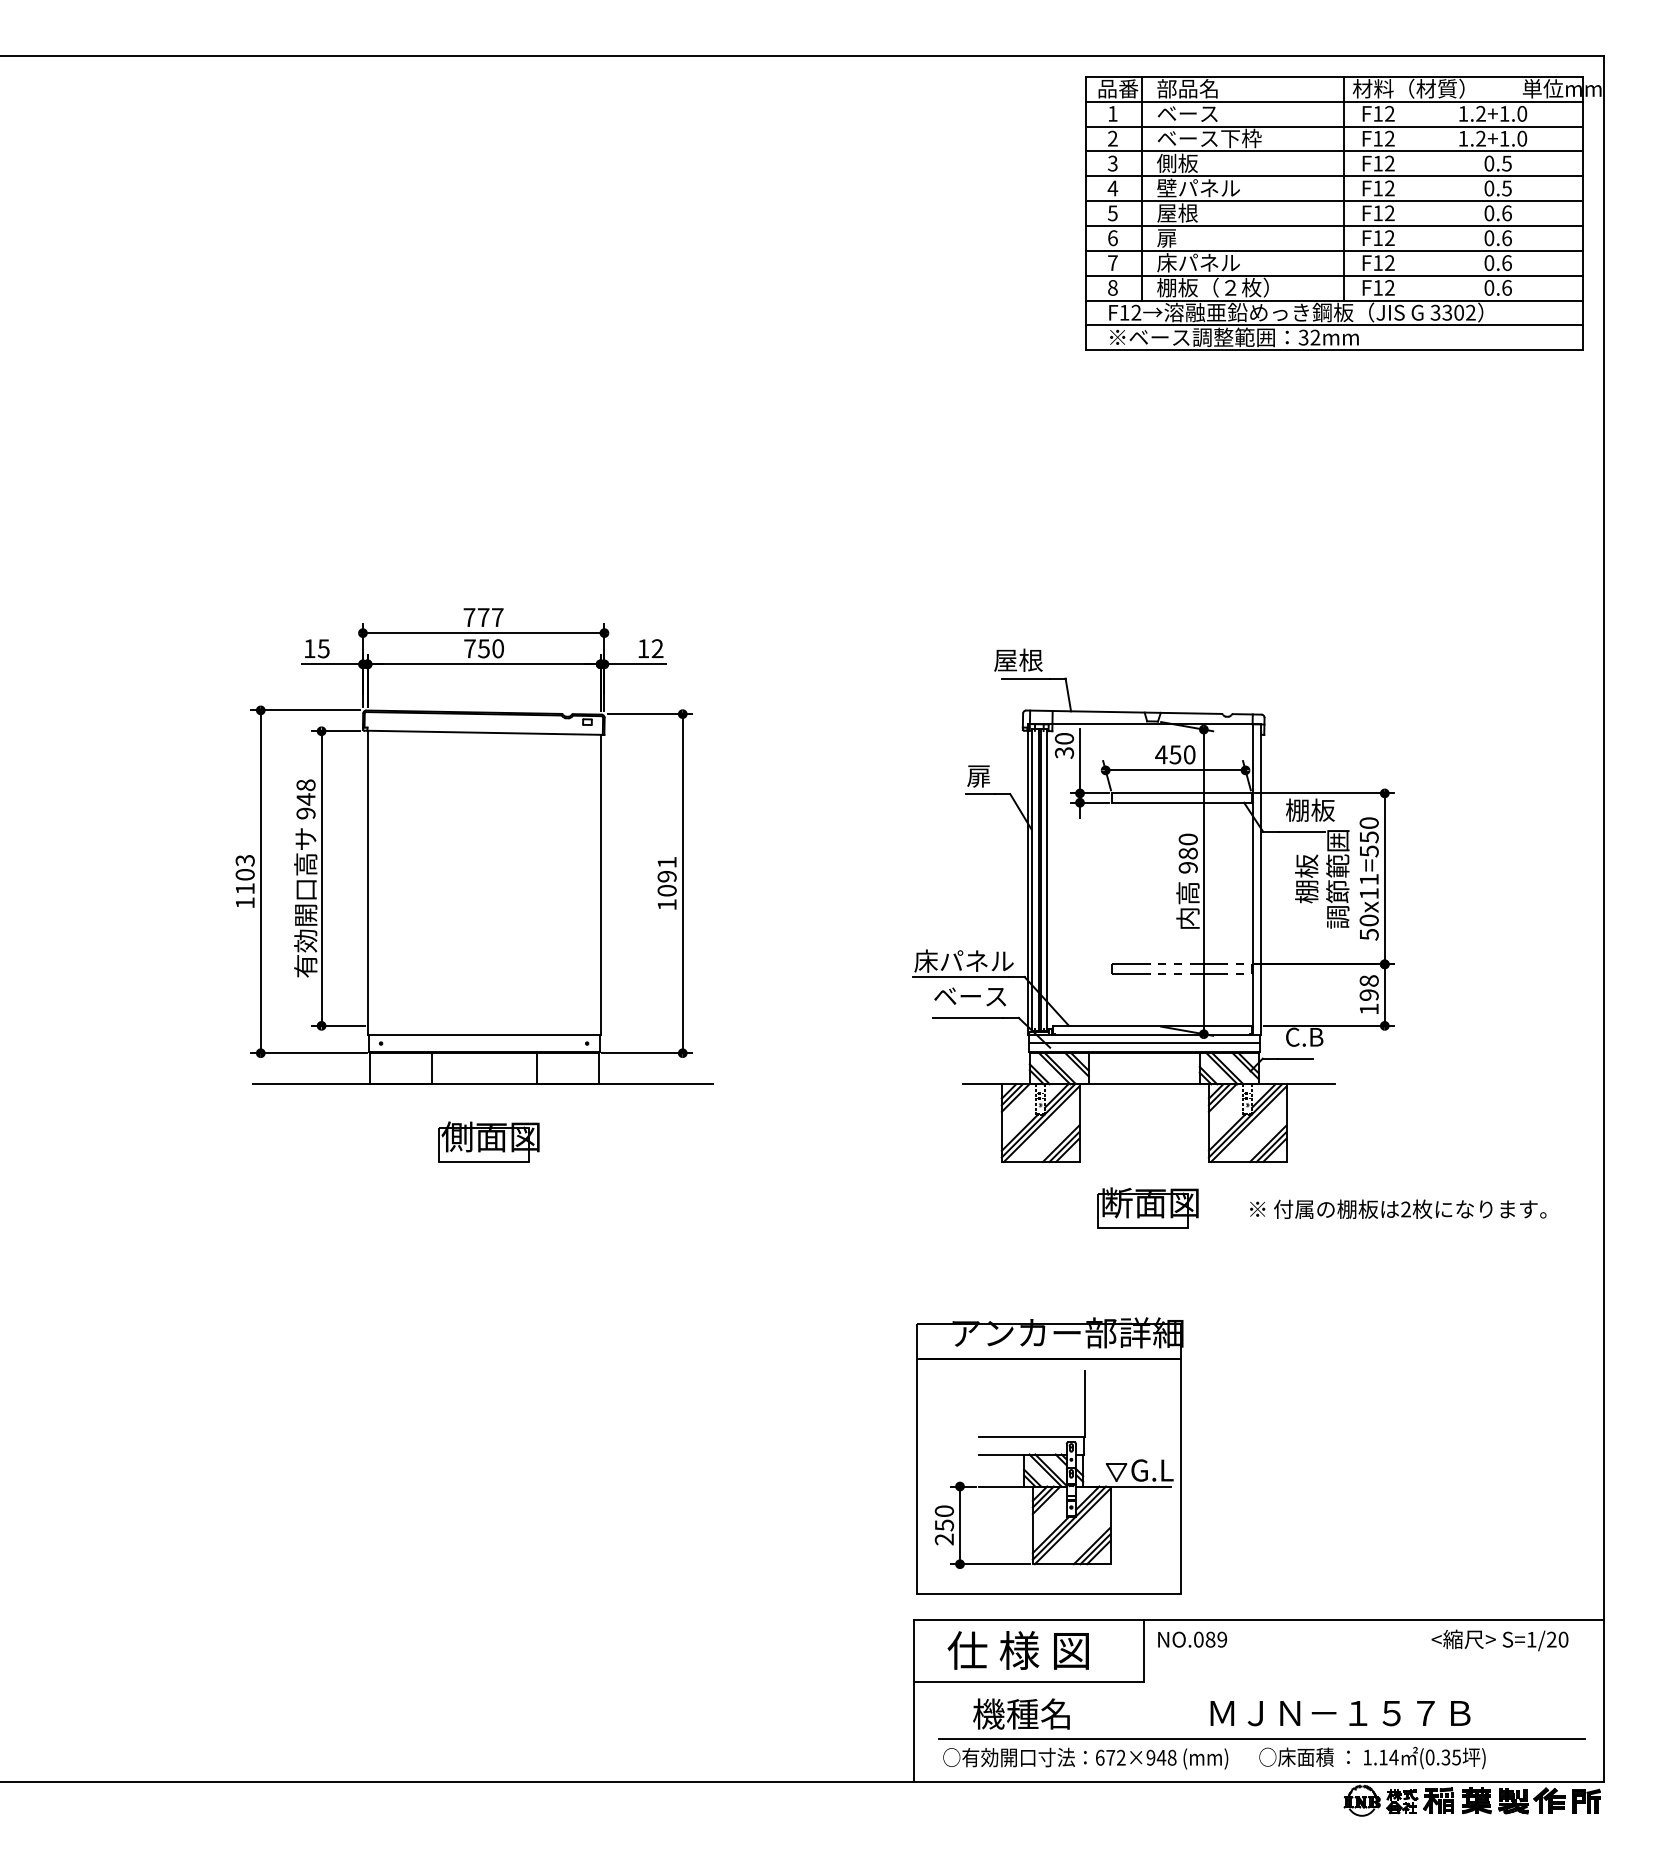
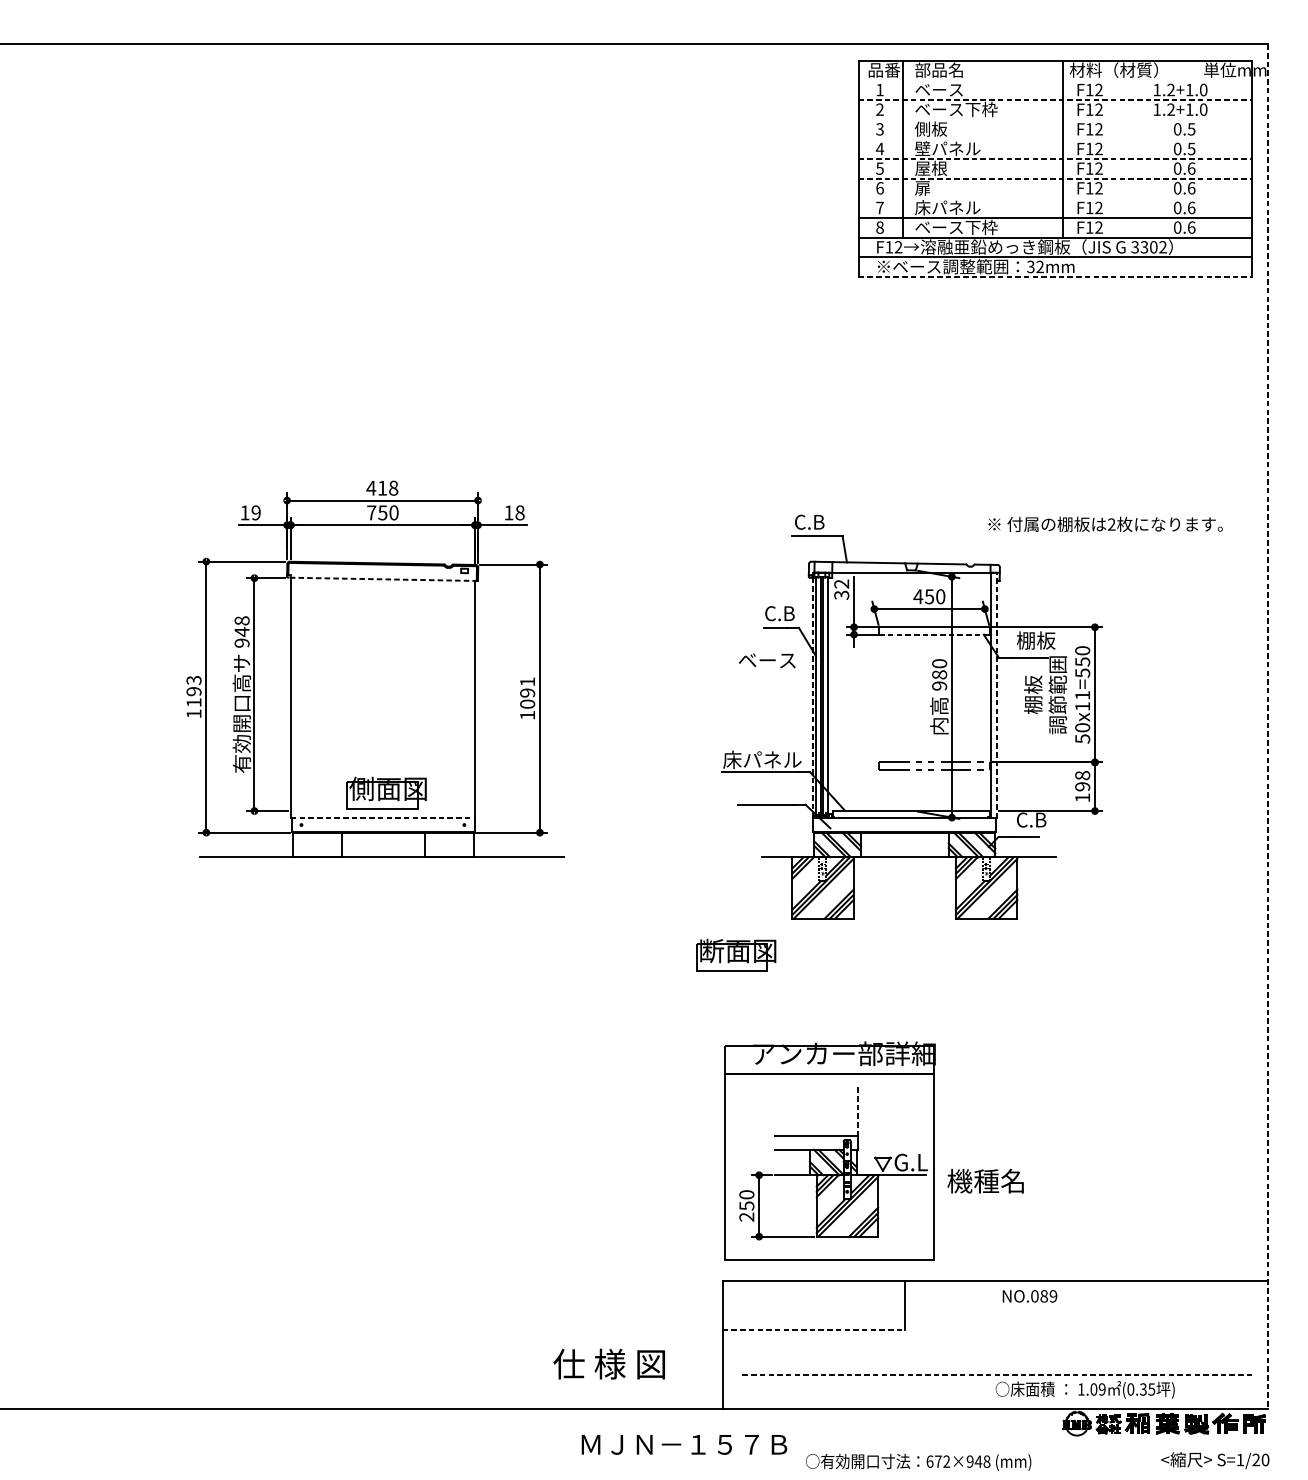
line: (1334, 101) -> (1055, 80), removed
line: (1334, 126) -> (1055, 100), solid -> dashed
line: (1334, 151) -> (1055, 119), removed
line: (1334, 176) -> (1055, 139), removed
line: (1334, 201) -> (1055, 159), solid -> dashed
line: (1334, 226) -> (1055, 179), solid -> dashed
line: (1334, 250) -> (1055, 198), removed
text: (1212, 287) -> (958, 227), 棚板（２枚） -> ベース下枠
line: (1334, 350) -> (1055, 277), solid -> dashed
text: (483, 617) -> (382, 488), 777 -> 418
text: (323, 648) -> (255, 512), 15 -> 19
text: (657, 648) -> (519, 512), 12 -> 18
text: (1018, 659) -> (805, 521), 屋根 -> C.B
line: (483, 732) -> (382, 579), solid -> dashed
text: (1064, 738) -> (841, 583), 30 -> 32
text: (985, 776) -> (779, 613), 扉 -> C.B
line: (1181, 802) -> (934, 634), solid -> dashed
text: (244, 874) -> (193, 691), 1103 -> 1193
line: (1260, 879) -> (996, 695), solid -> dashed
line: (1027, 883) -> (812, 698), solid -> dashed
line: (1603, 919) -> (1267, 726), solid -> dashed
text: (969, 996) -> (766, 660), moved
line: (484, 1035) -> (383, 818), solid -> dashed
line: (1144, 1042) -> (905, 824), removed
part: (488, 1141) -> (386, 792), moved
part: (1147, 1207) -> (735, 954), moved
text: (1398, 1208) -> (1105, 523), moved
line: (1085, 1403) -> (858, 1109), solid -> dashed
text: (1192, 1639) -> (1029, 1296), moved
text: (1499, 1640) -> (1214, 1460), moved
text: (1017, 1650) -> (608, 1364), moved
line: (1028, 1682) -> (813, 1330), solid -> dashed
text: (1021, 1713) -> (985, 1180), moved
text: (1340, 1713) -> (684, 1444), moved
line: (1262, 1738) -> (998, 1374), solid -> dashed
text: (1388, 1757) -> (1097, 1389), 1.14 -> 1.09
text: (1085, 1758) -> (918, 1462), moved

